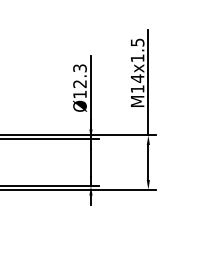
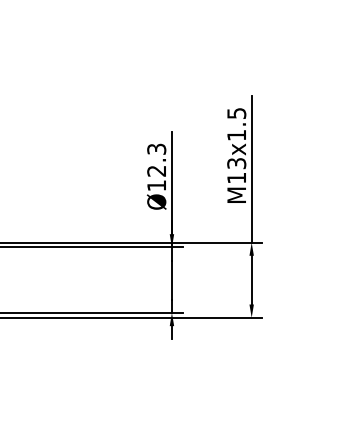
text: (137, 78) -> (236, 163), M14x1.5 -> M13x1.5

